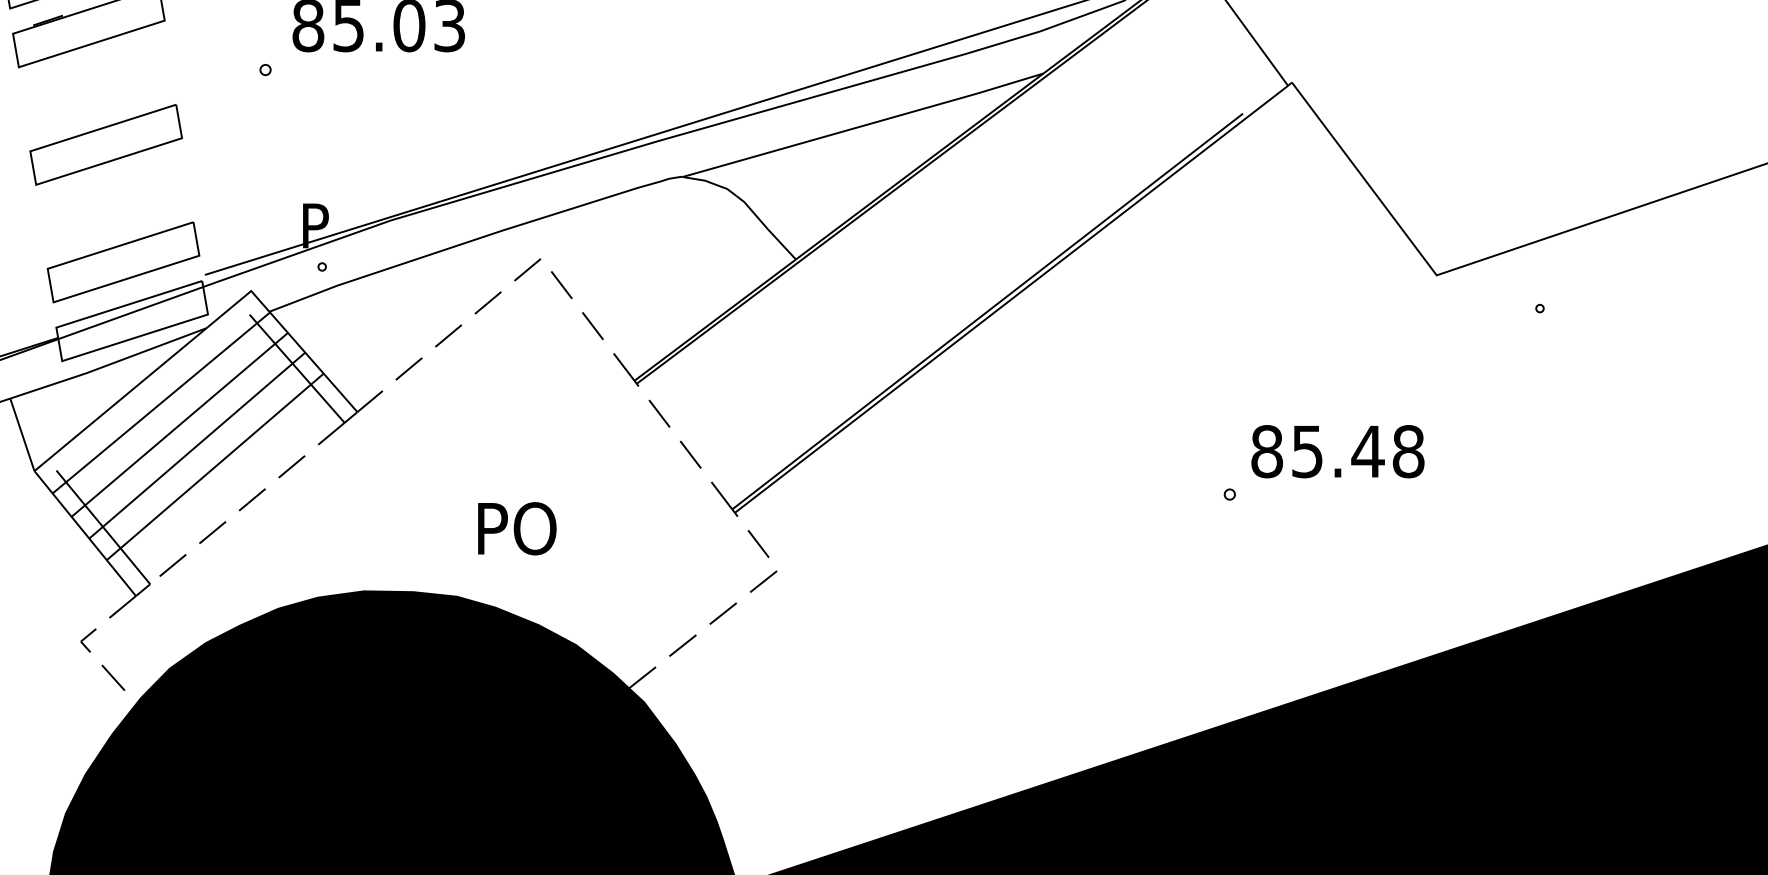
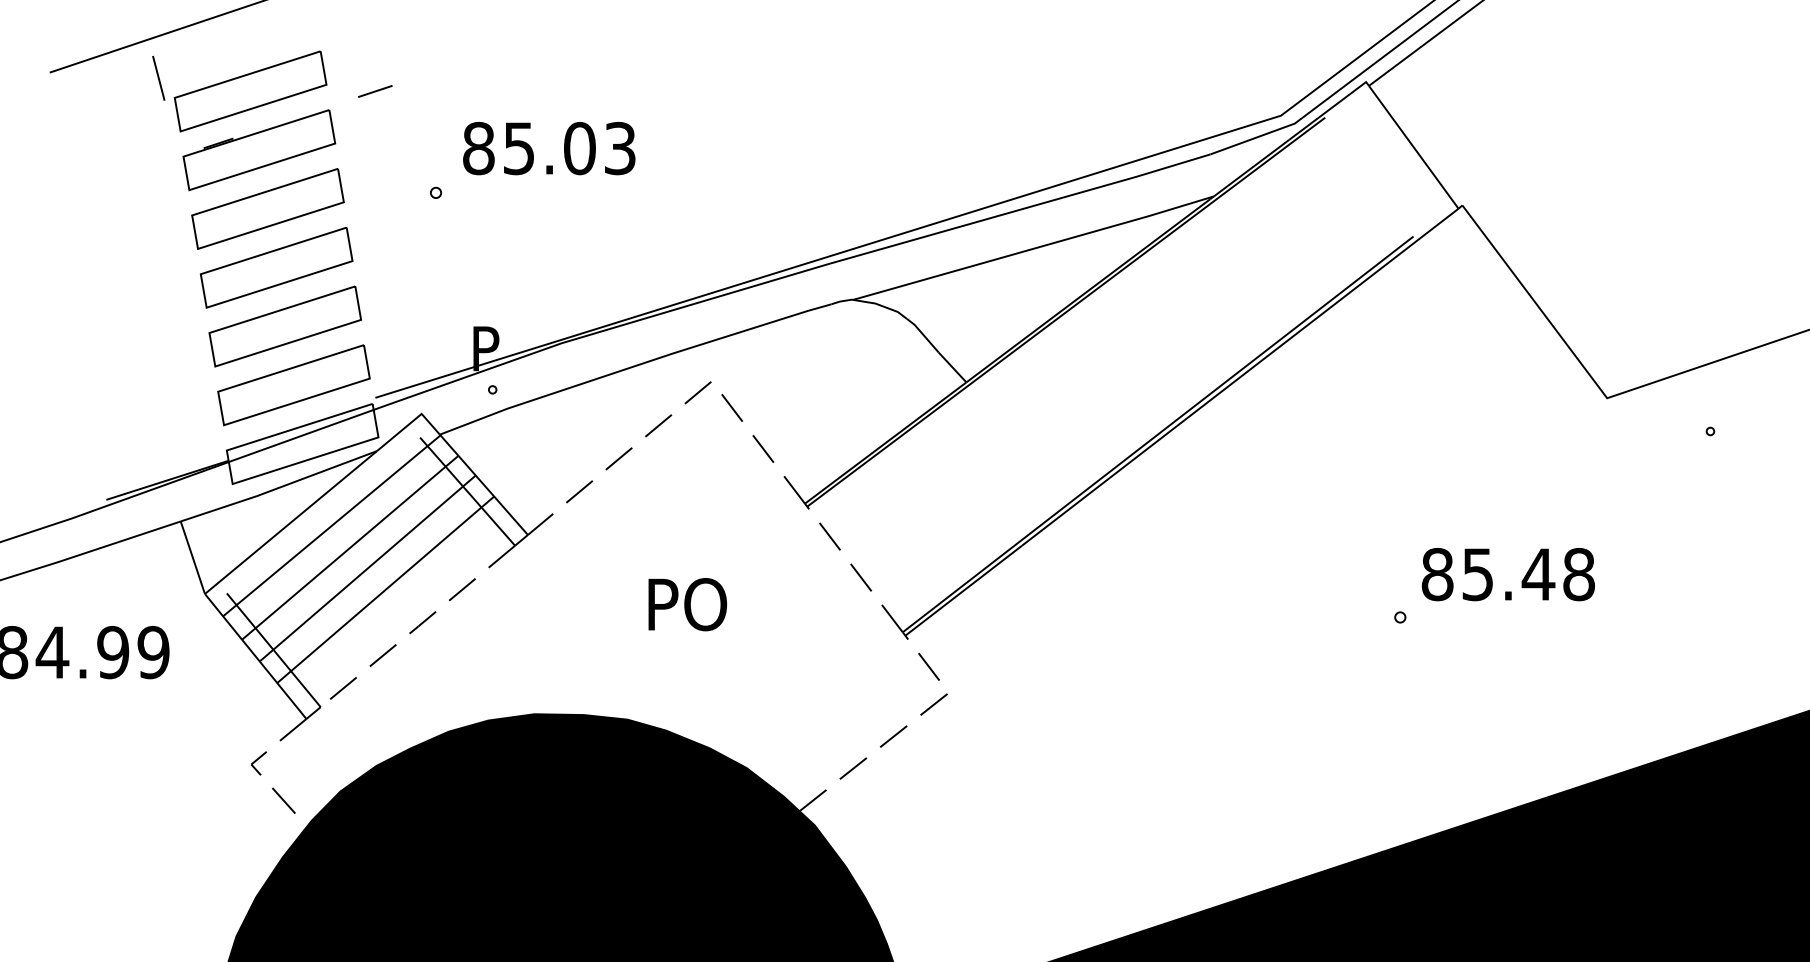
part: (97, 85) -> (267, 208), added
part: (114, 203) -> (284, 326), added
text: (517, 528) -> (687, 604), moved

